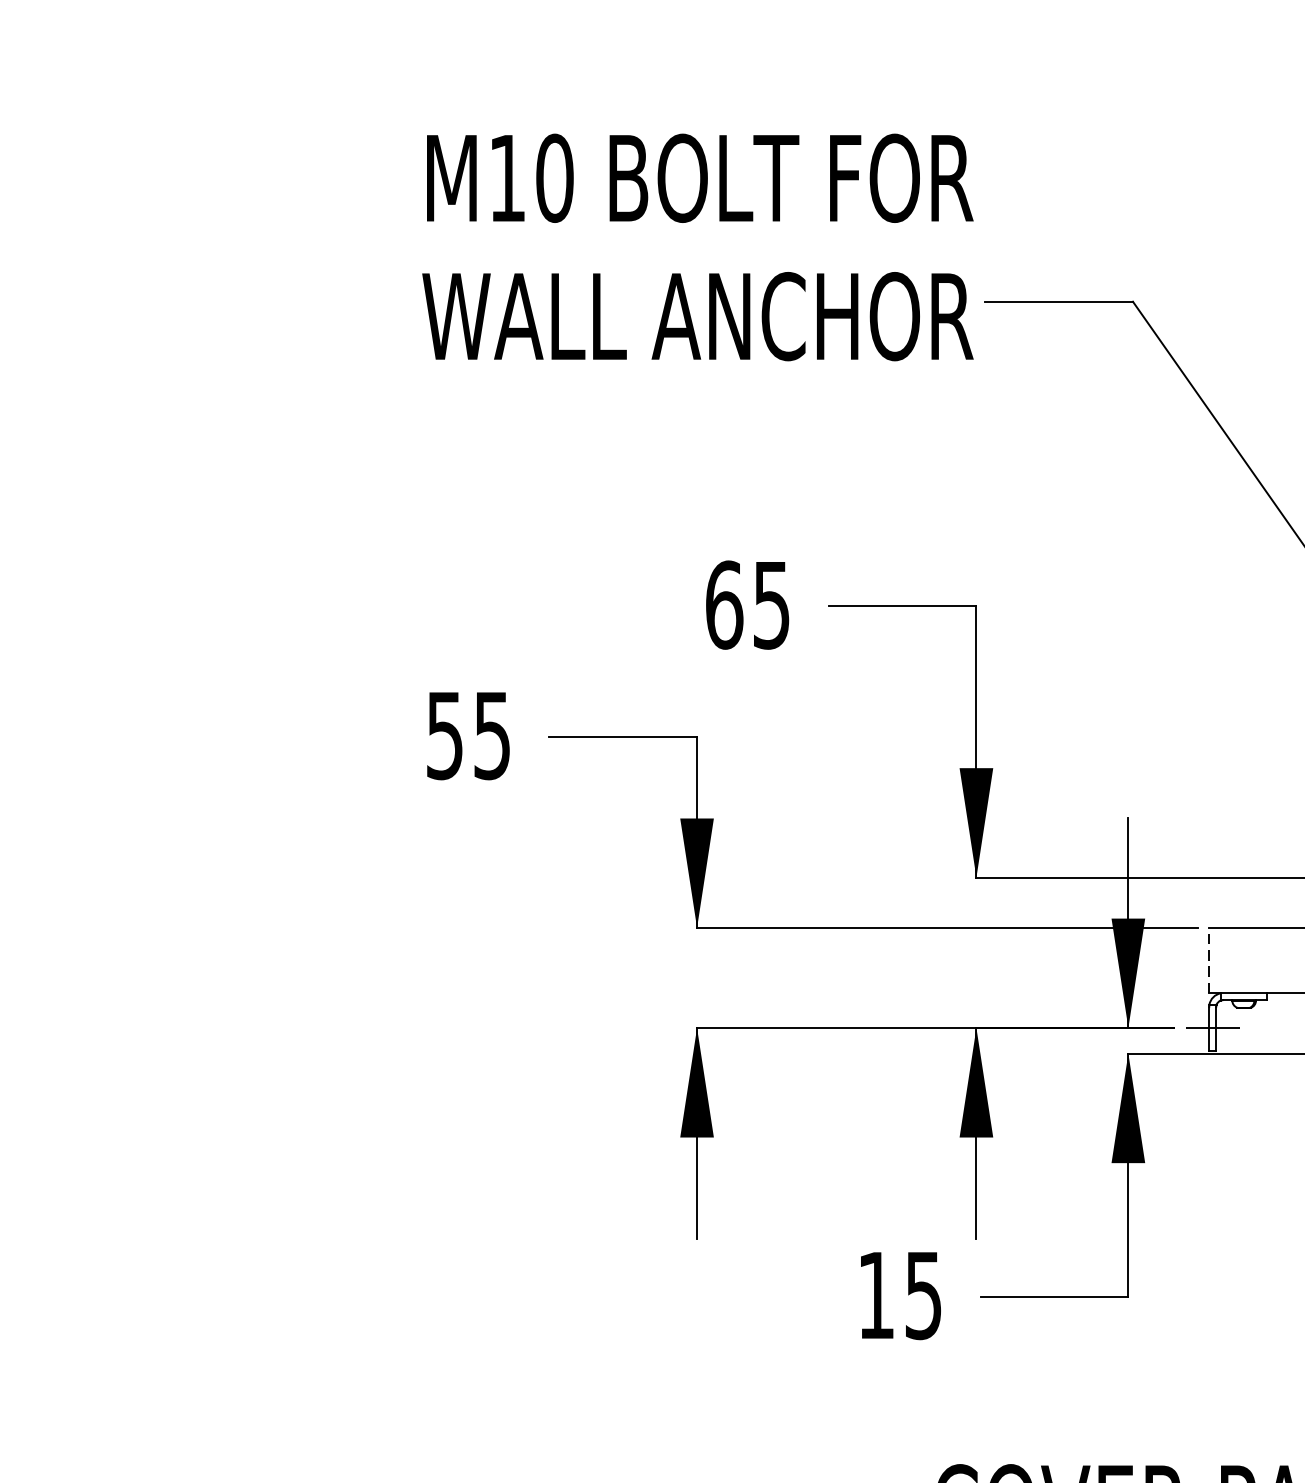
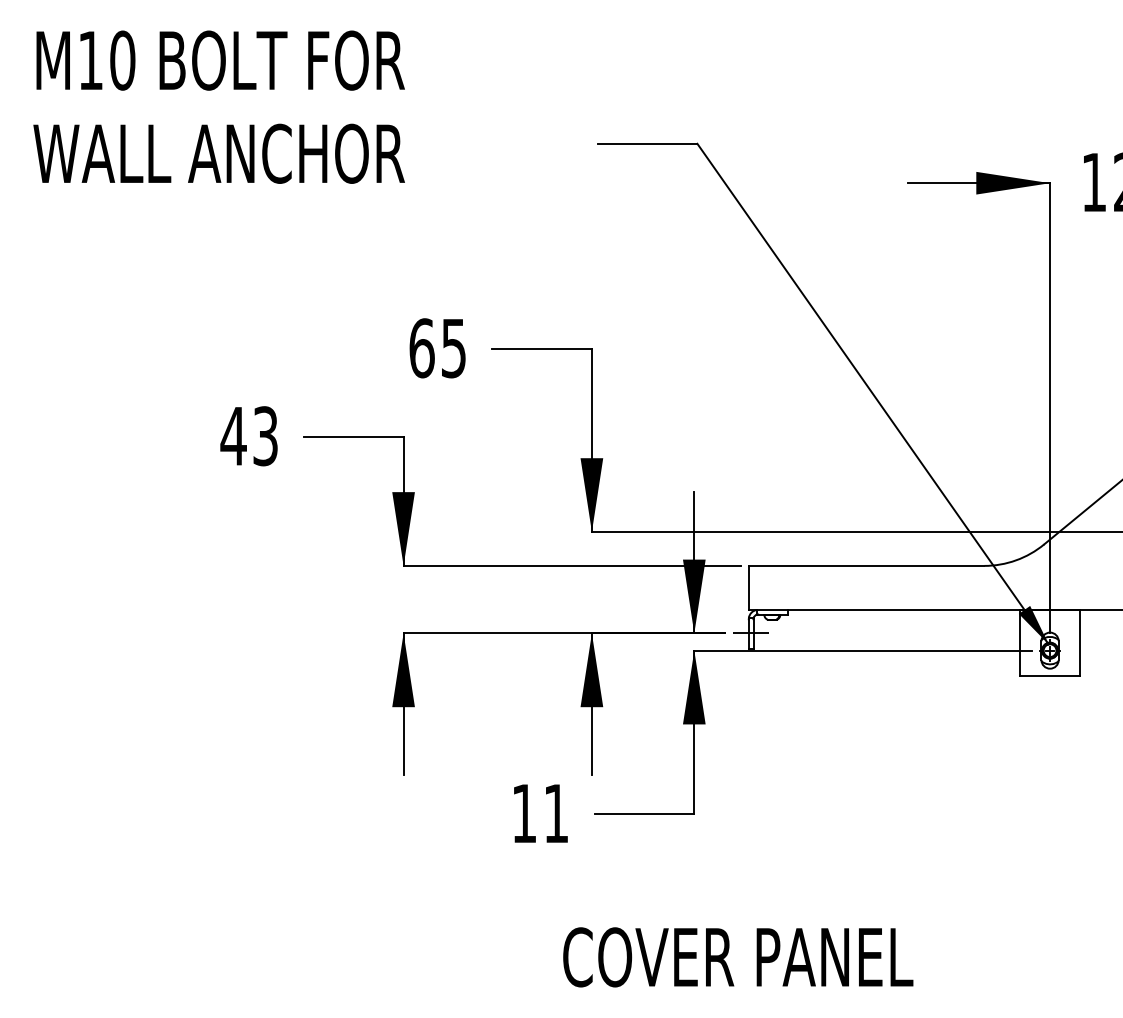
text: (696, 246) -> (218, 106), moved
text: (466, 735) -> (248, 436), 55 -> 43
line: (1208, 959) -> (748, 587), dashed -> solid
text: (922, 1295) -> (555, 813), 15 -> 11

